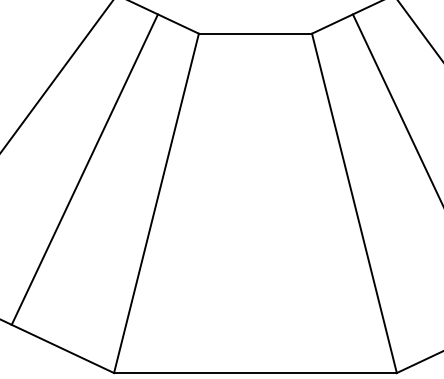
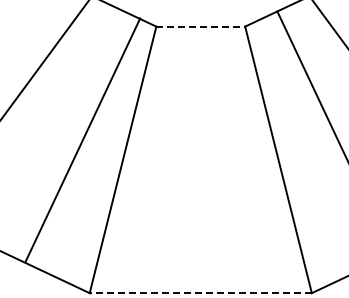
line: (256, 33) -> (201, 26), solid -> dashed
line: (84, 169) -> (82, 140), moved
line: (255, 373) -> (200, 293), solid -> dashed

